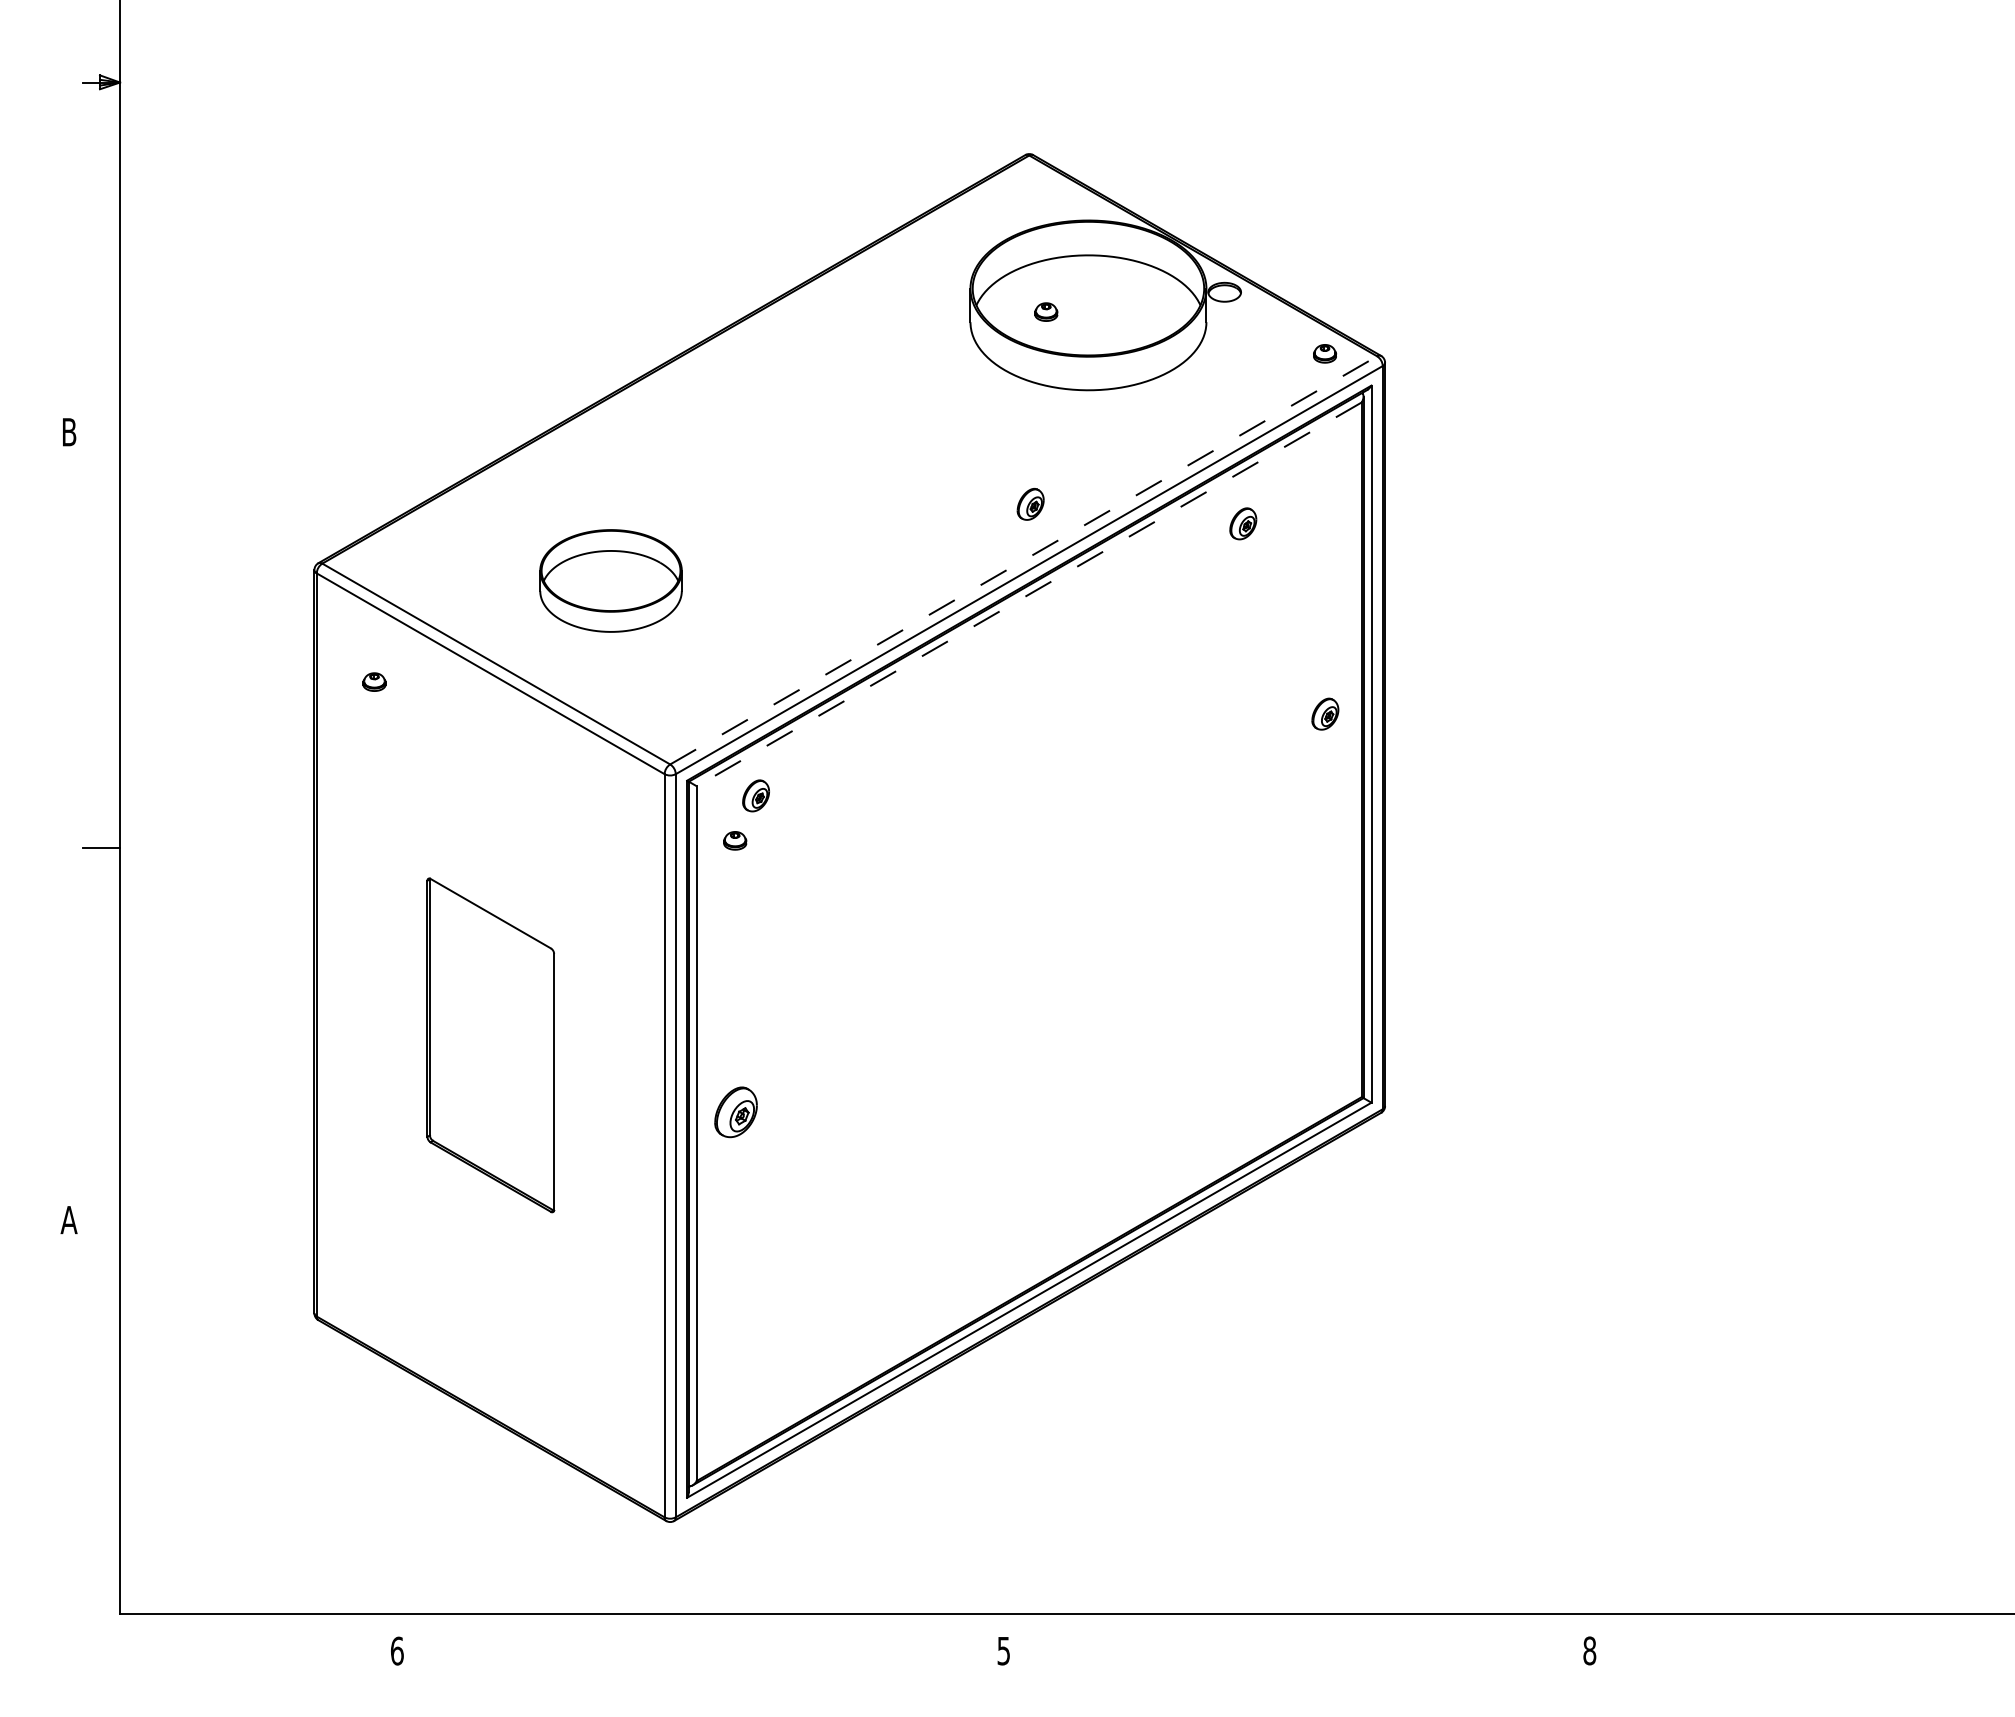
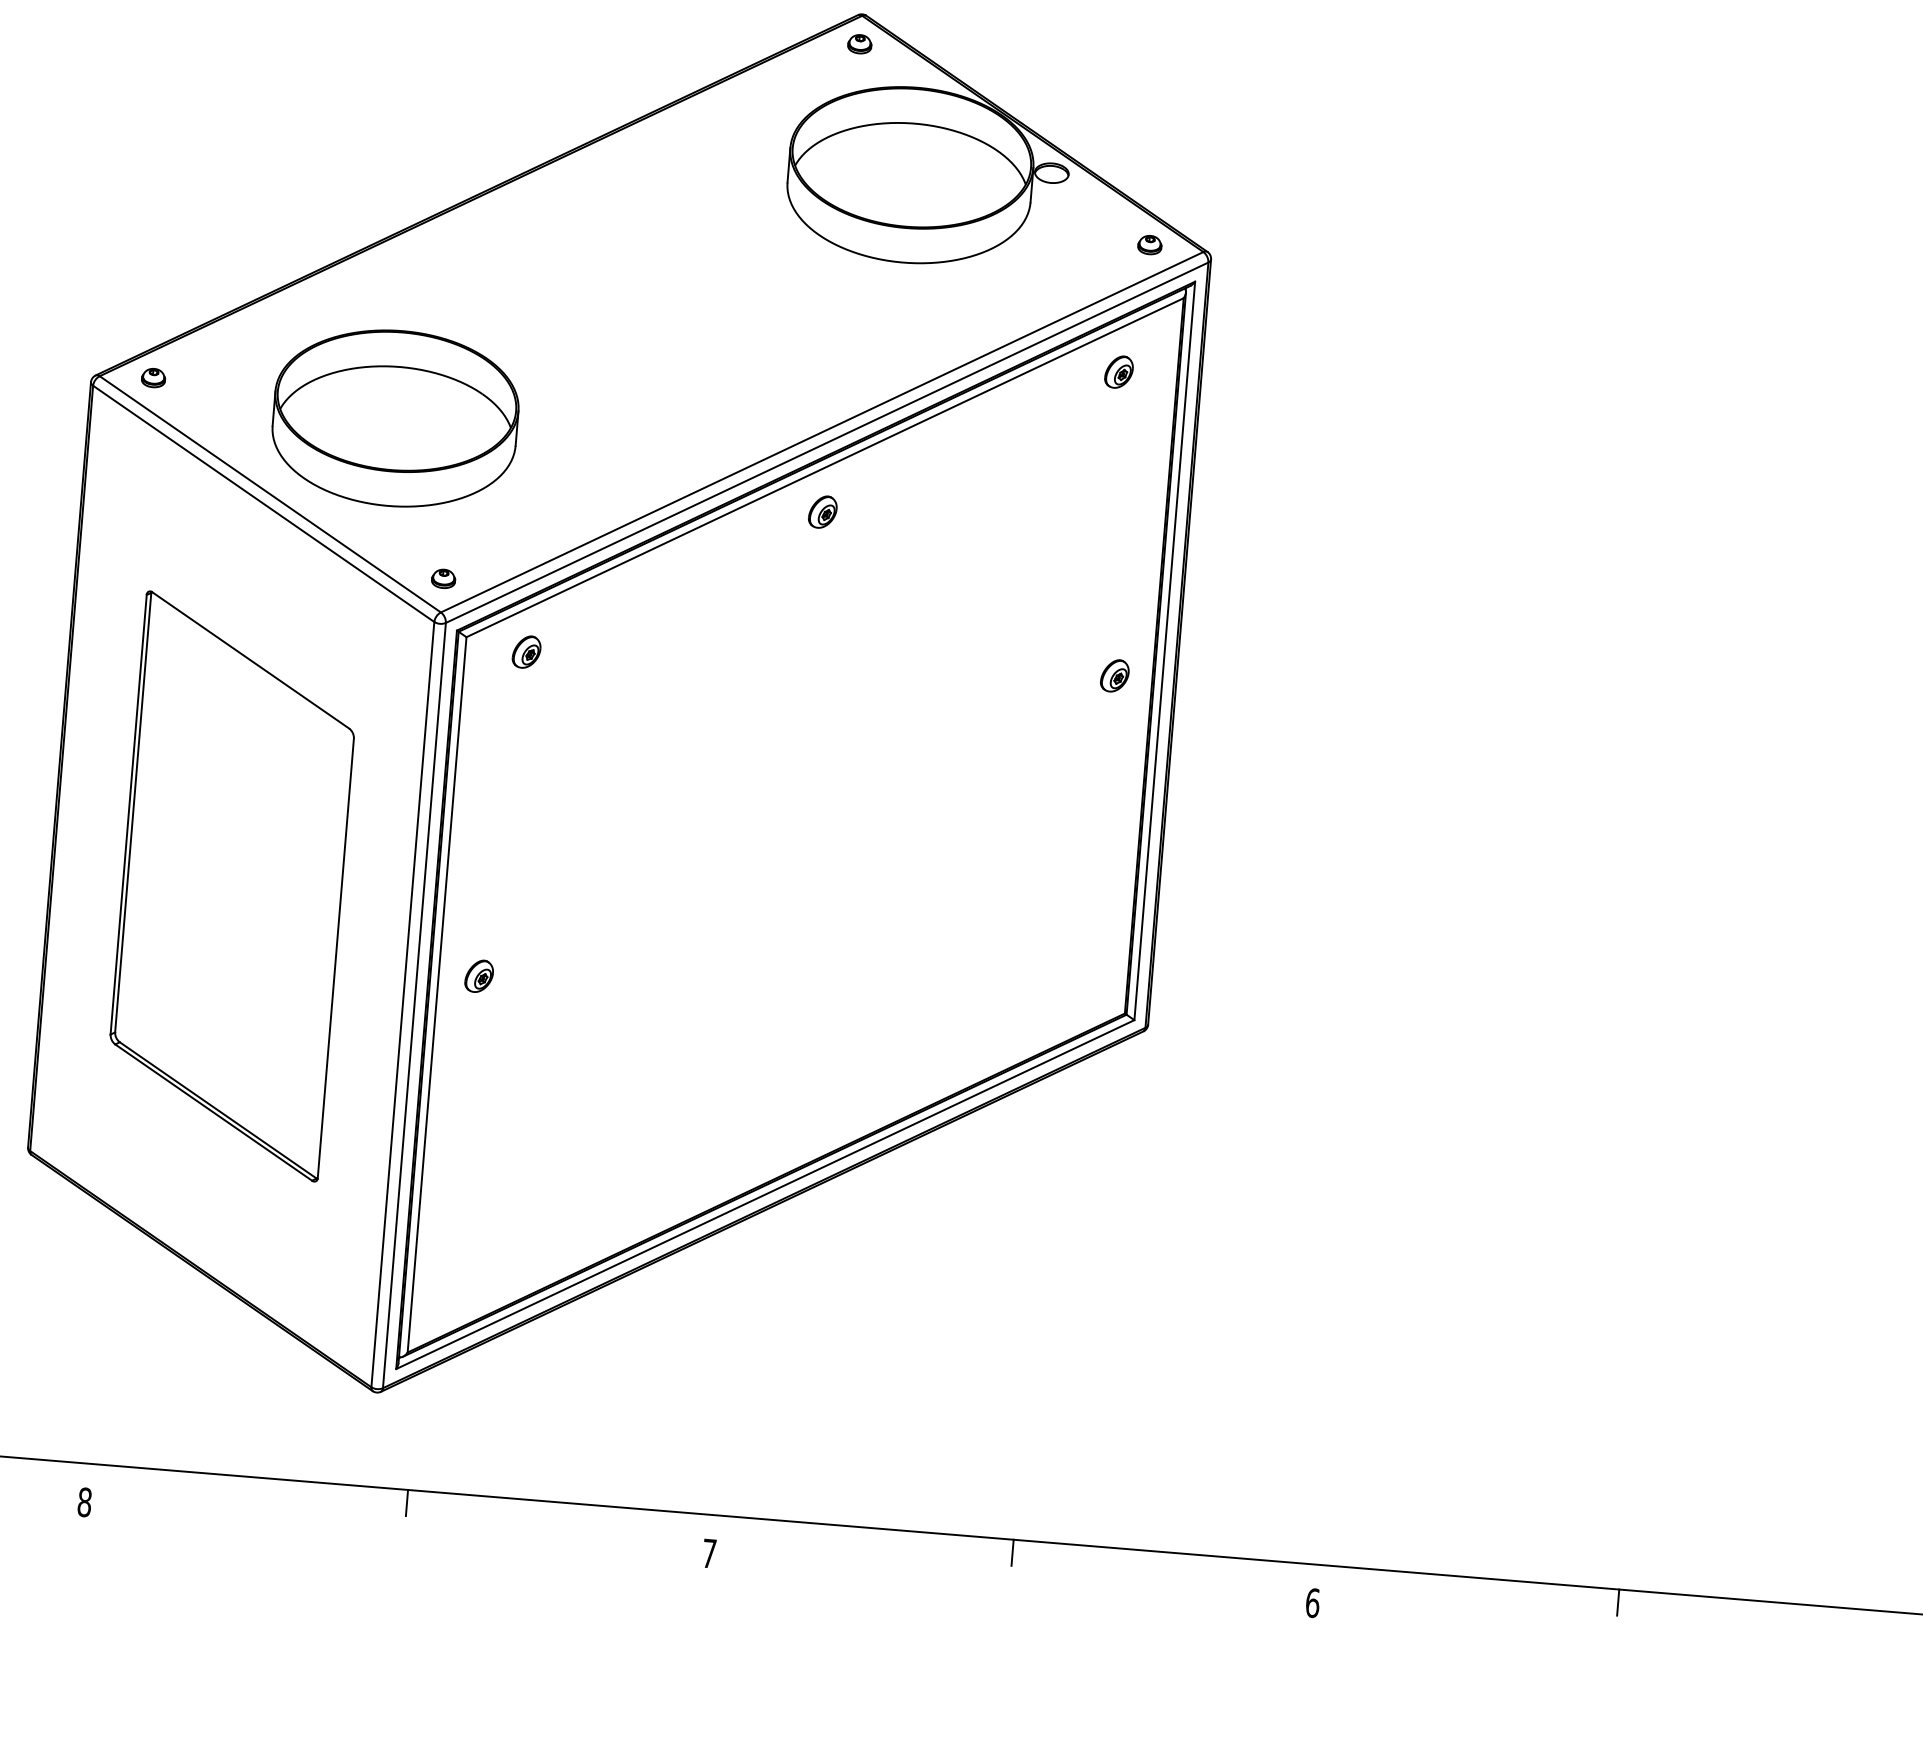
part: (1046, 311) -> (860, 43), moved
part: (1030, 504) -> (822, 512), moved
part: (1243, 523) -> (1119, 371), moved
line: (1024, 560) -> (823, 432), dashed -> solid
part: (610, 580) -> (395, 417), size x1.67
line: (1029, 594) -> (825, 467), dashed -> solid
part: (374, 681) -> (153, 377), moved
part: (1325, 713) -> (1115, 675), moved
part: (735, 840) -> (444, 578), moved
part: (490, 1045) -> (232, 886), size x1.67
part: (735, 1112) -> (478, 976), size x0.62
line: (708, 1625) -> (407, 1502), added
line: (1296, 1625) -> (1012, 1552), added
line: (1884, 1625) -> (1618, 1601), added
text: (396, 1650) -> (84, 1501), 6 -> 8
text: (1589, 1650) -> (1312, 1602), 8 -> 6
text: (1003, 1651) -> (709, 1554), 5 -> 7

